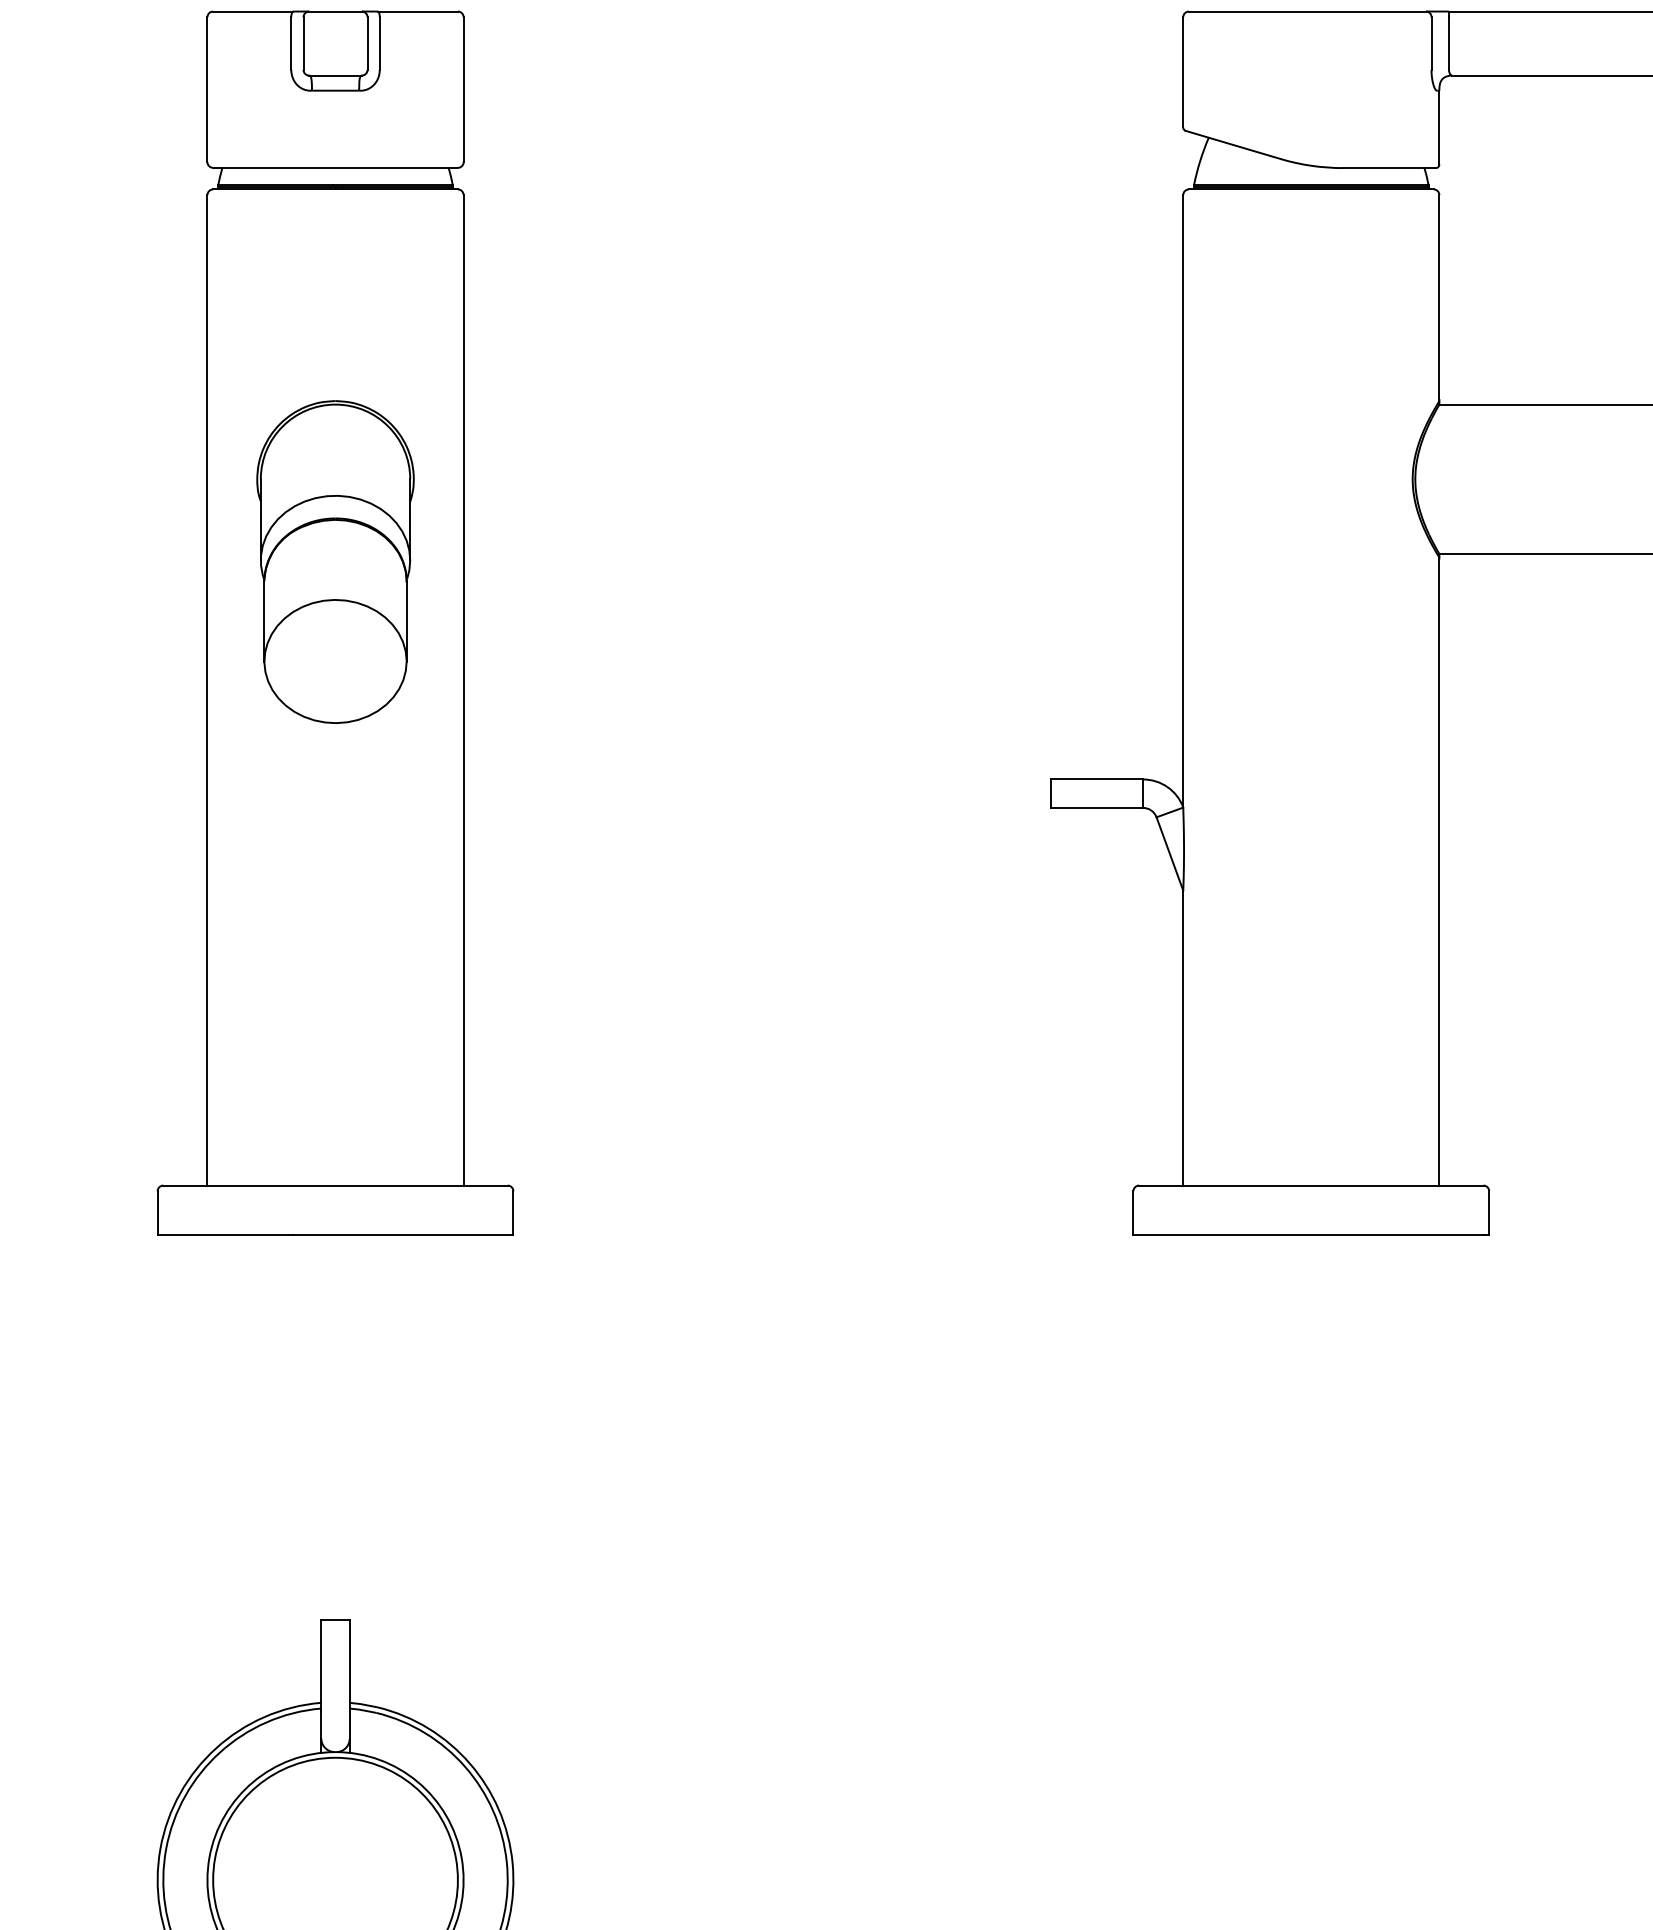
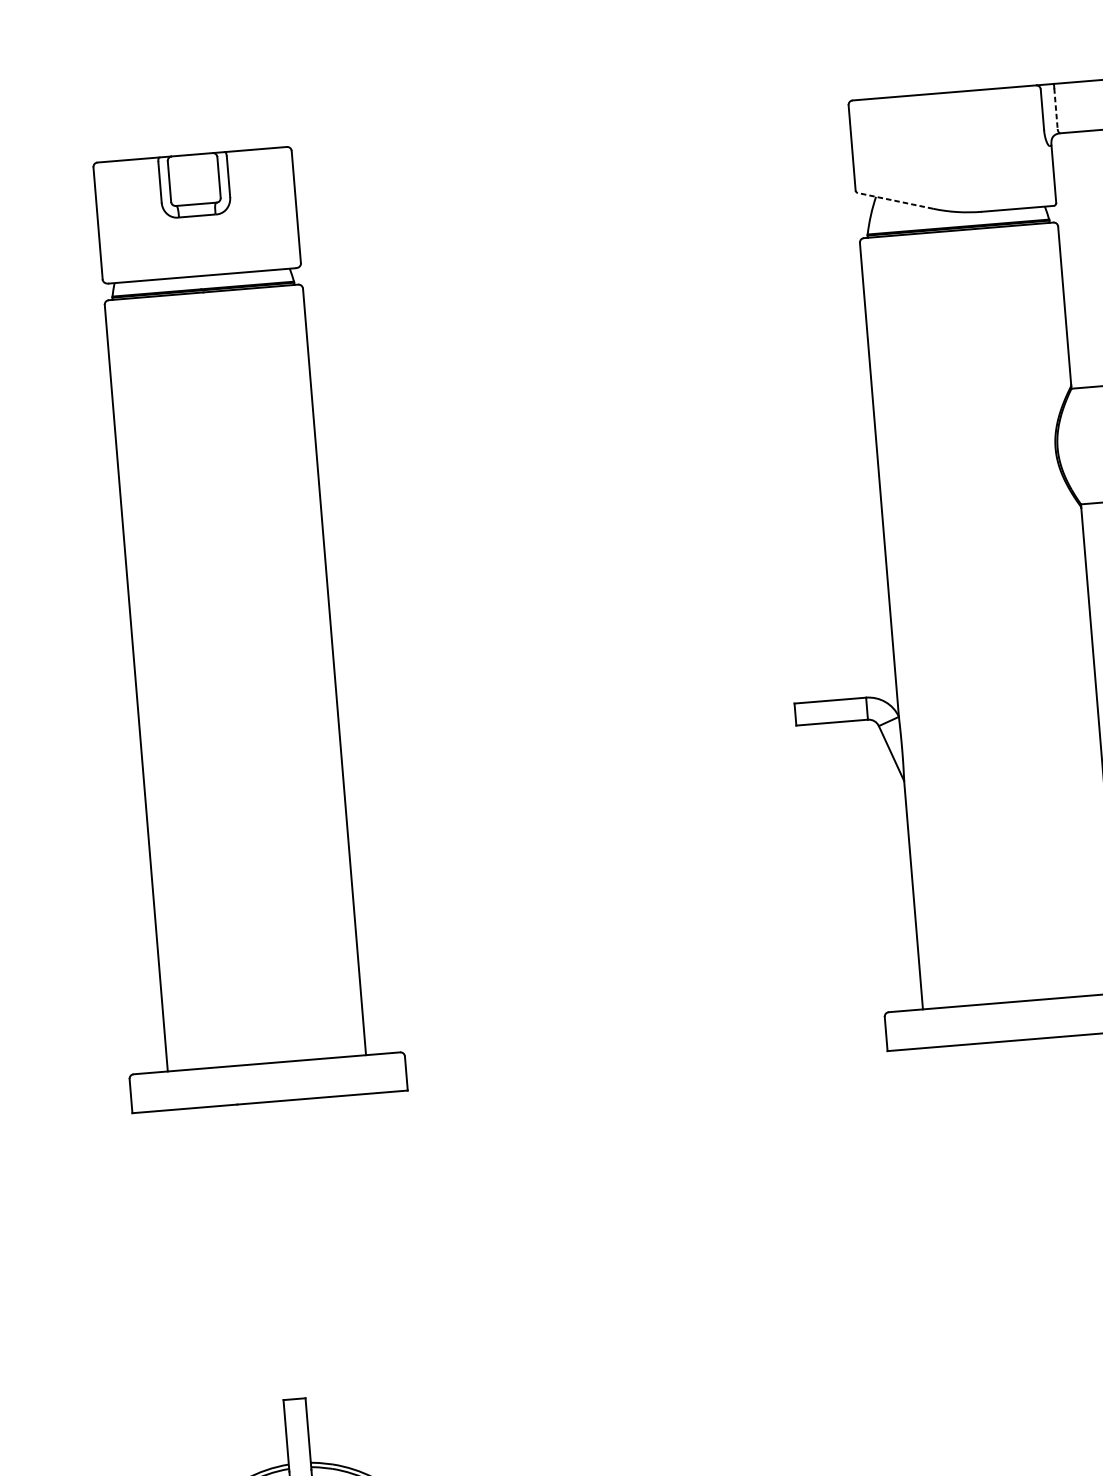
line: (1449, 44) -> (1056, 109), solid -> dashed
line: (1233, 144) -> (895, 200), solid -> dashed
part: (335, 561) -> (227, 580), removed

